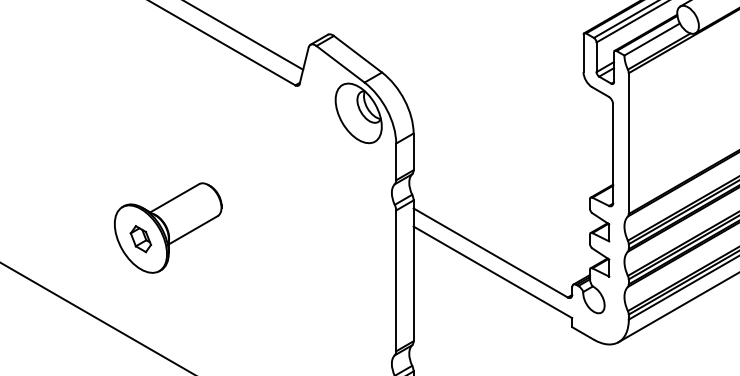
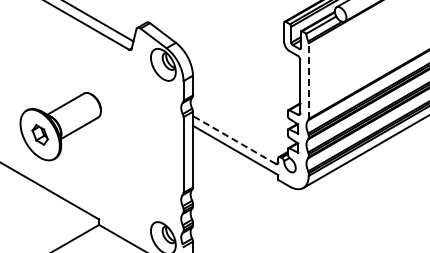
line: (628, 144) -> (308, 81), solid -> dashed
part: (167, 227) -> (60, 126), size x1.4
line: (490, 253) -> (234, 140), solid -> dashed

